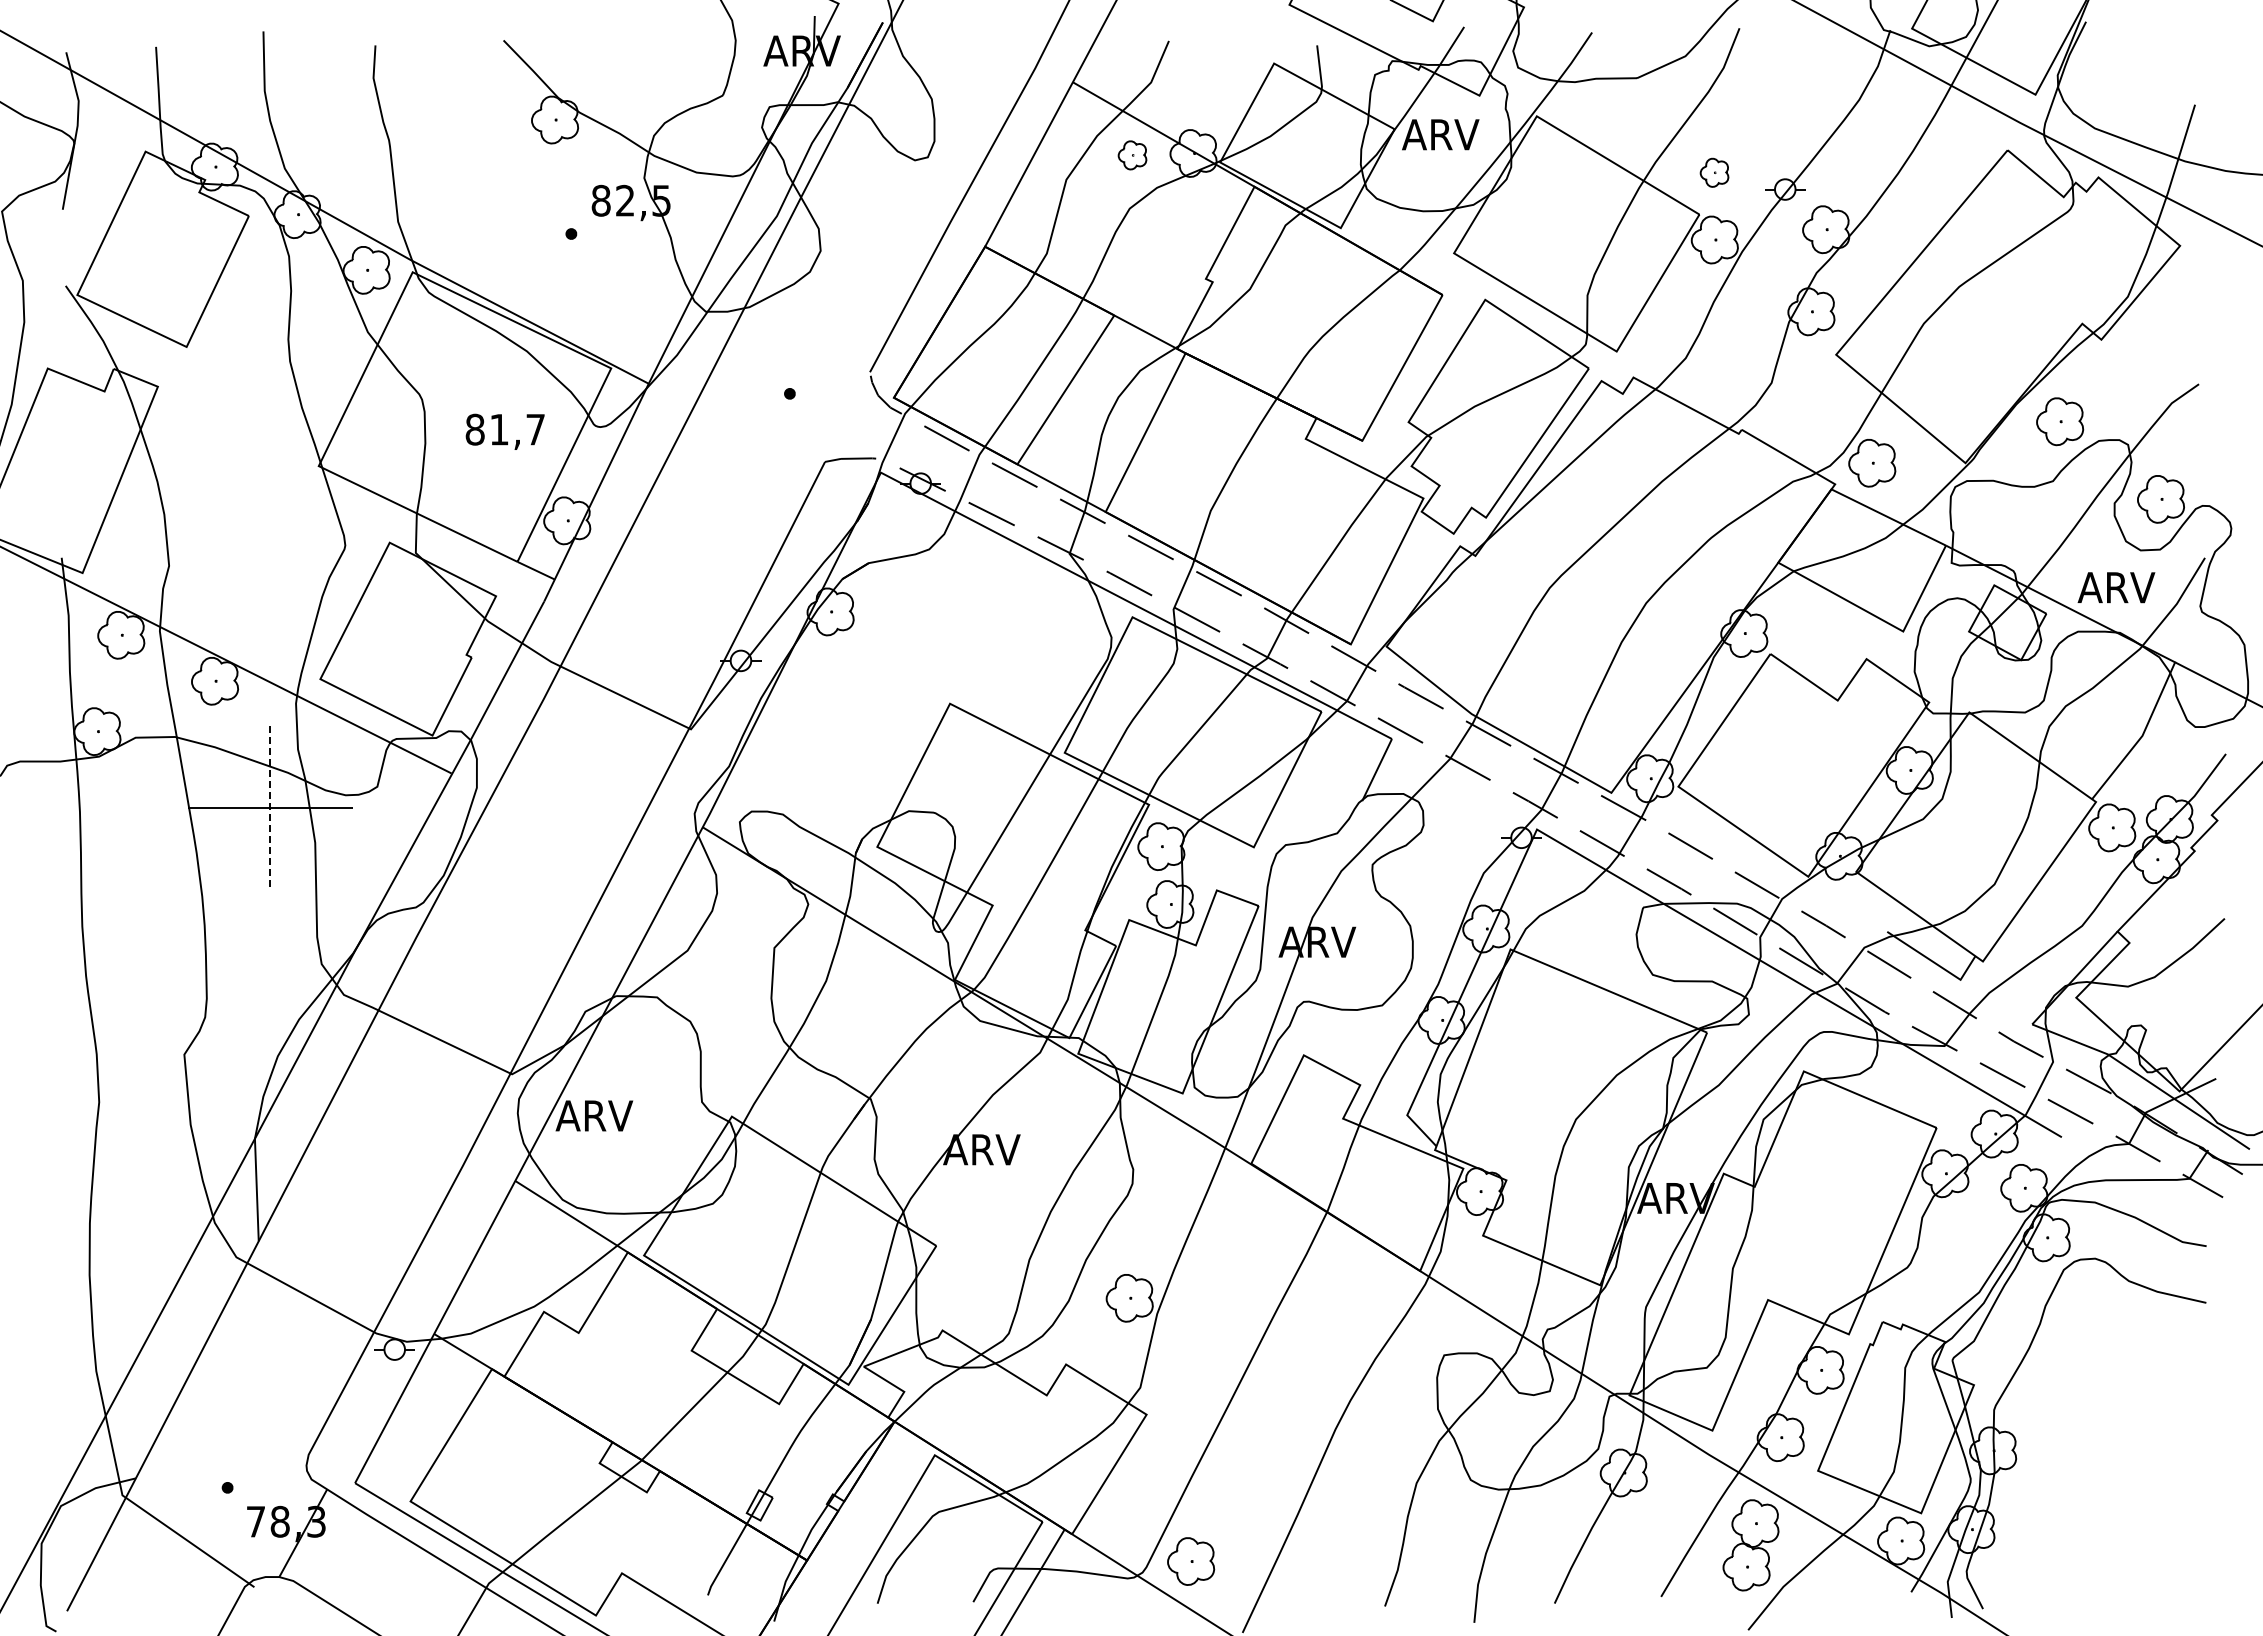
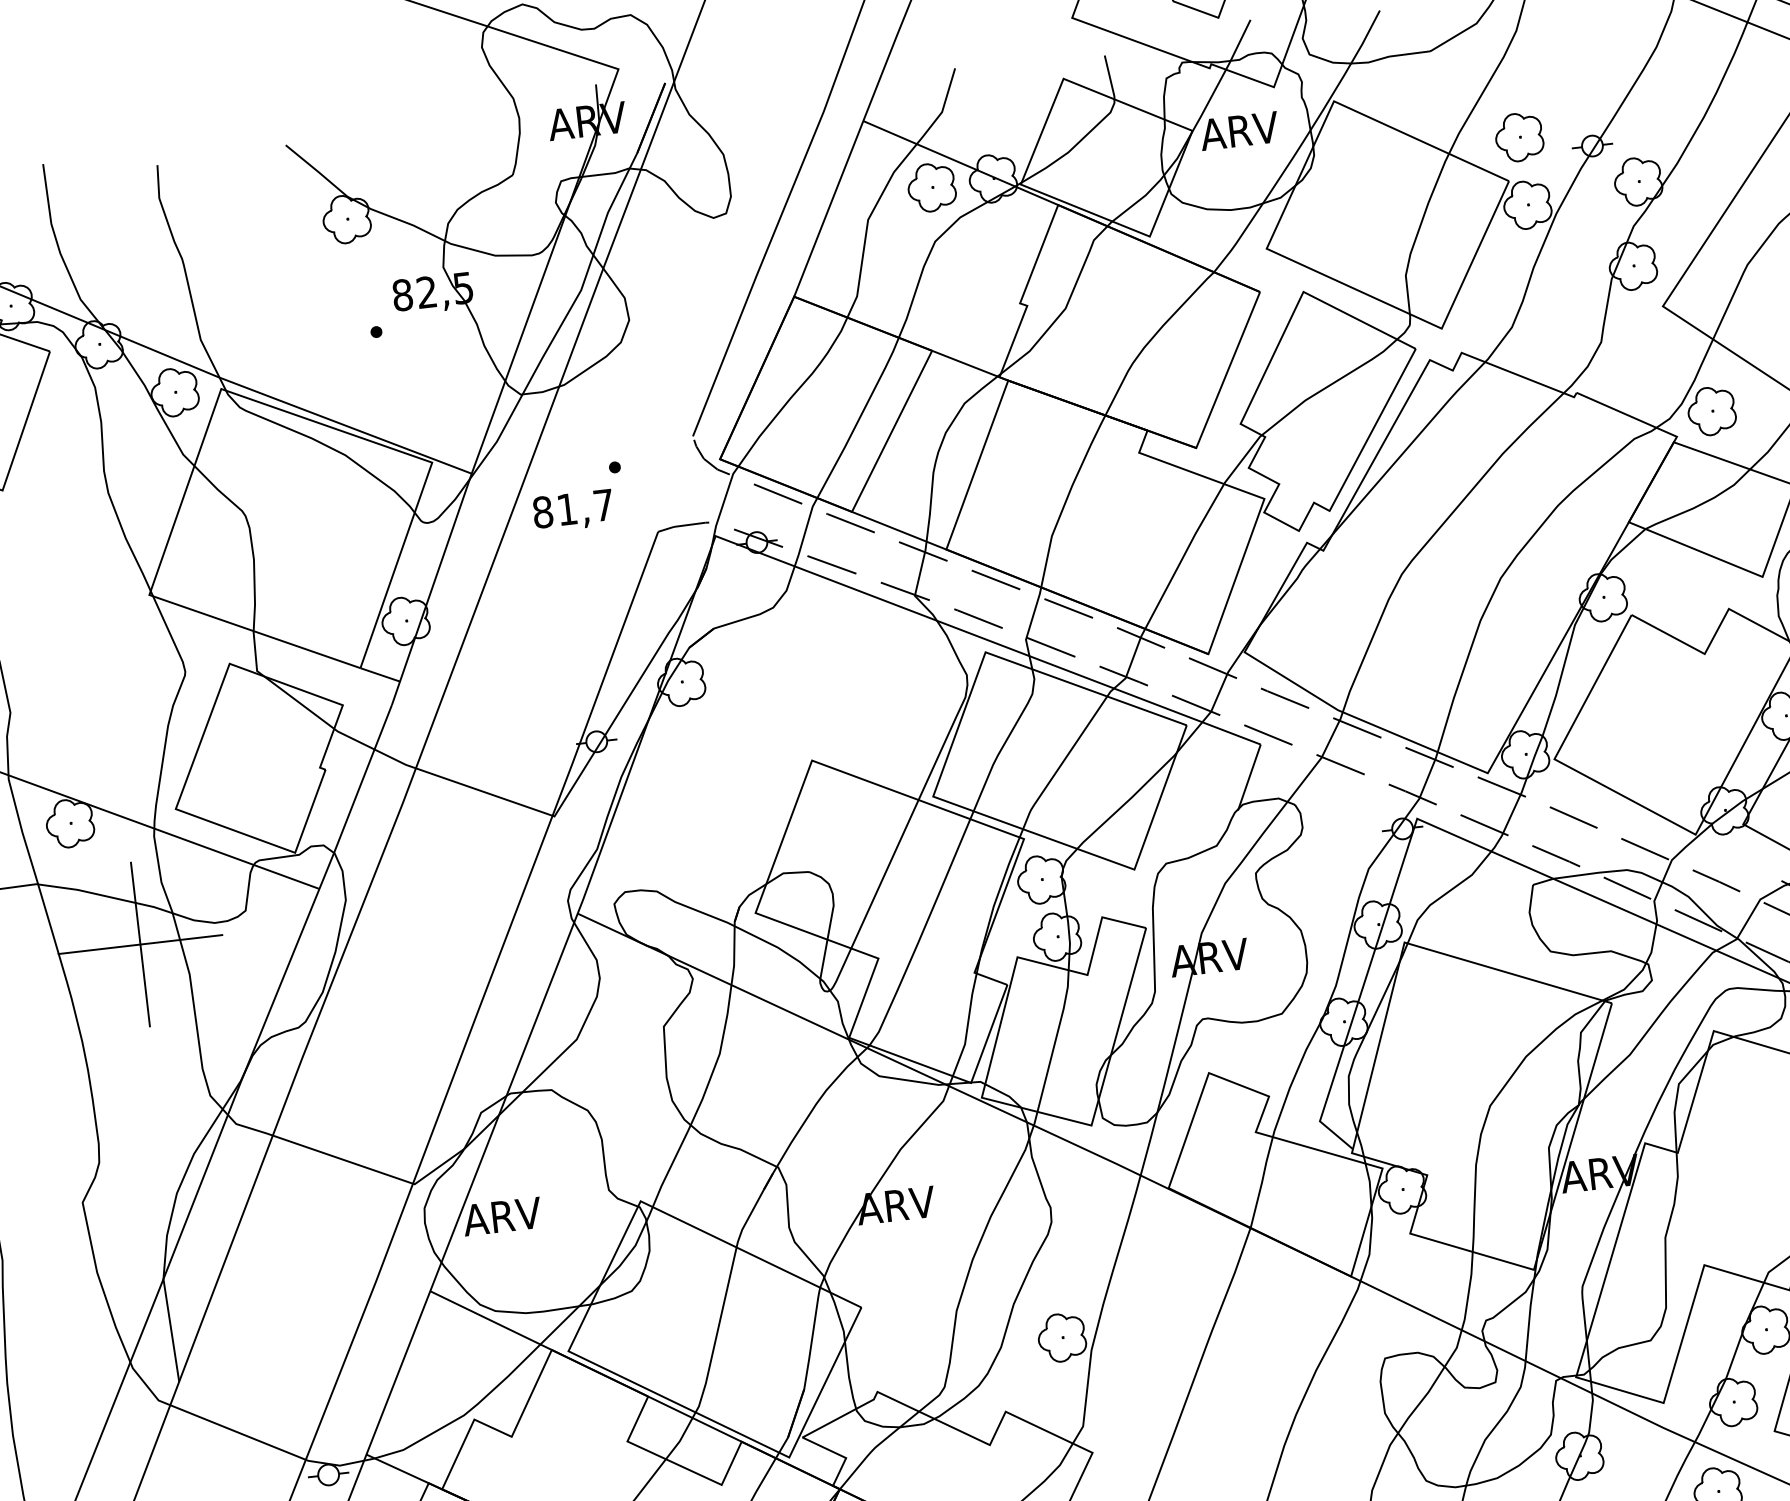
part: (1132, 155) -> (931, 187), size x1.67
part: (1714, 172) -> (1519, 137), size x1.67
text: (504, 431) -> (572, 510), moved
line: (270, 808) -> (140, 945), dashed -> solid

